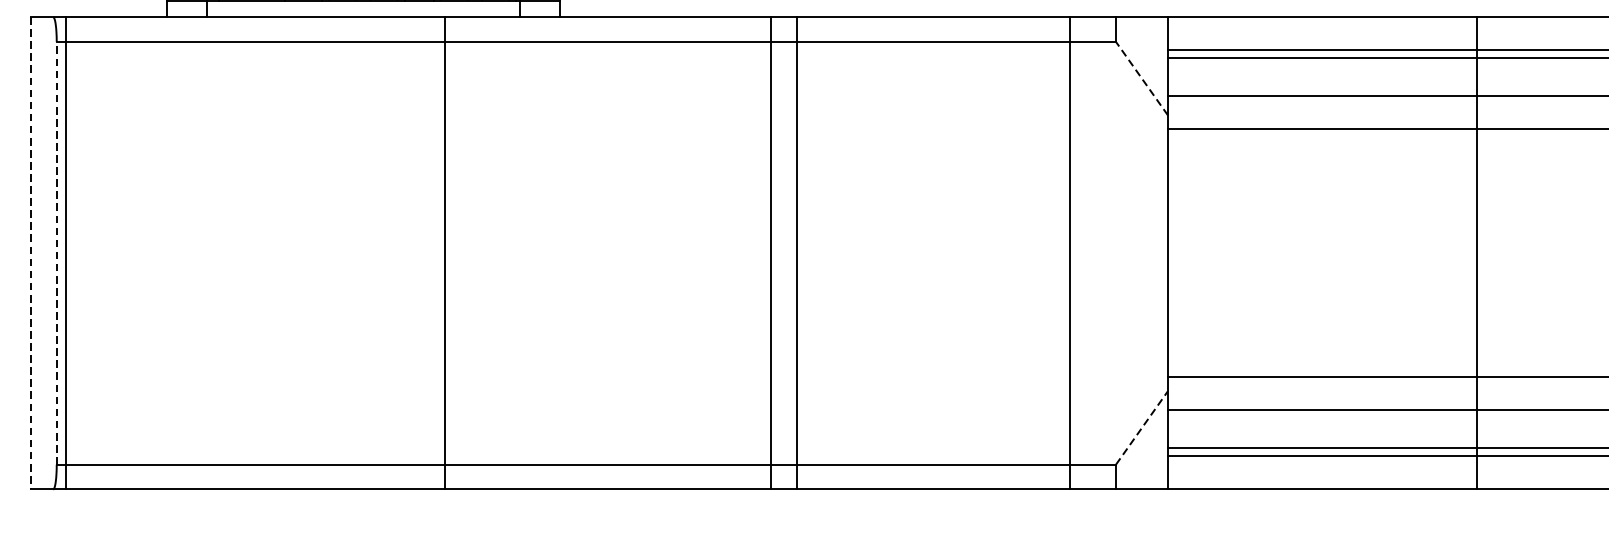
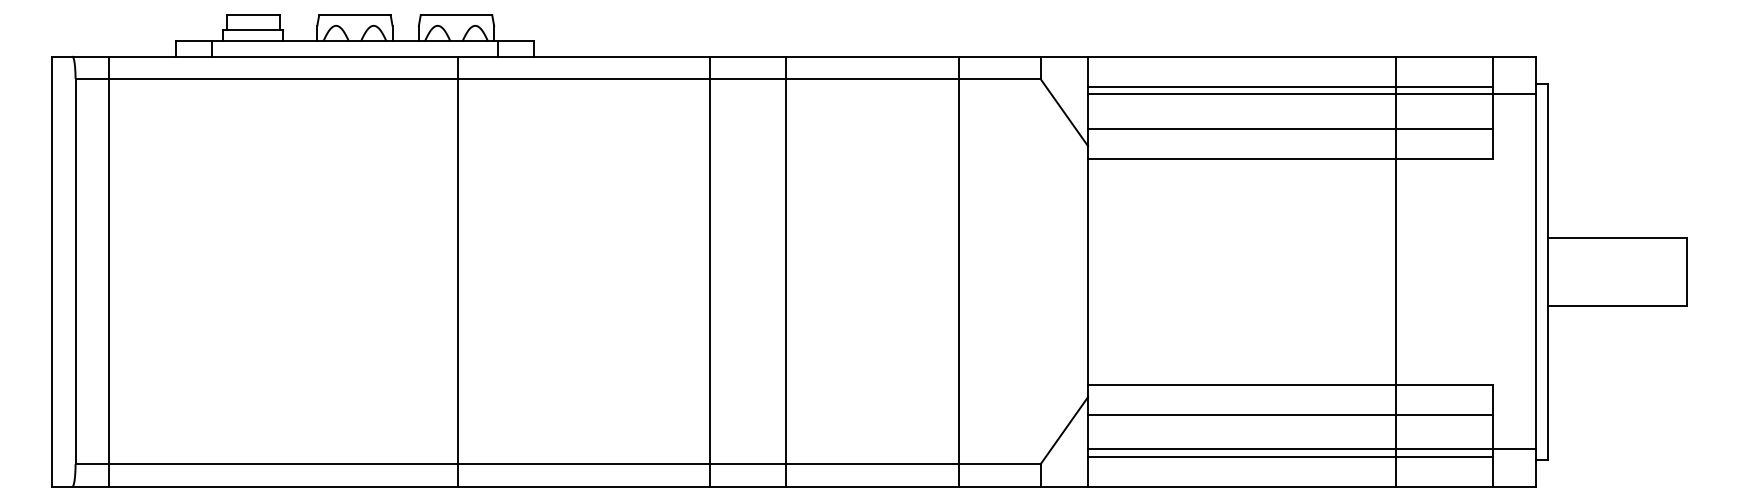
line: (1142, 78) -> (1064, 112), dashed -> solid
line: (56, 253) -> (75, 271), dashed -> solid
line: (65, 253) -> (108, 271), moved
line: (445, 253) -> (458, 271), moved
line: (771, 253) -> (710, 271), moved
line: (796, 253) -> (785, 271), moved
line: (1069, 253) -> (958, 271), moved
line: (1476, 253) -> (1396, 271), moved
line: (31, 254) -> (52, 272), dashed -> solid
line: (1142, 427) -> (1064, 430), dashed -> solid

